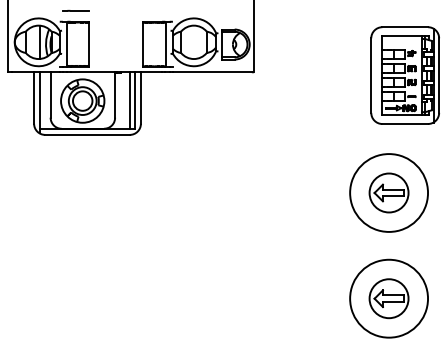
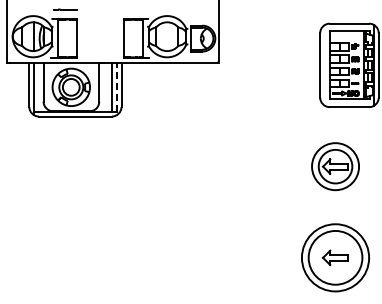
line: (135, 101) -> (116, 87), solid -> dashed
circle: (389, 192) -> (335, 166), size x0.7
circle: (389, 298) -> (335, 257), size x1.6

